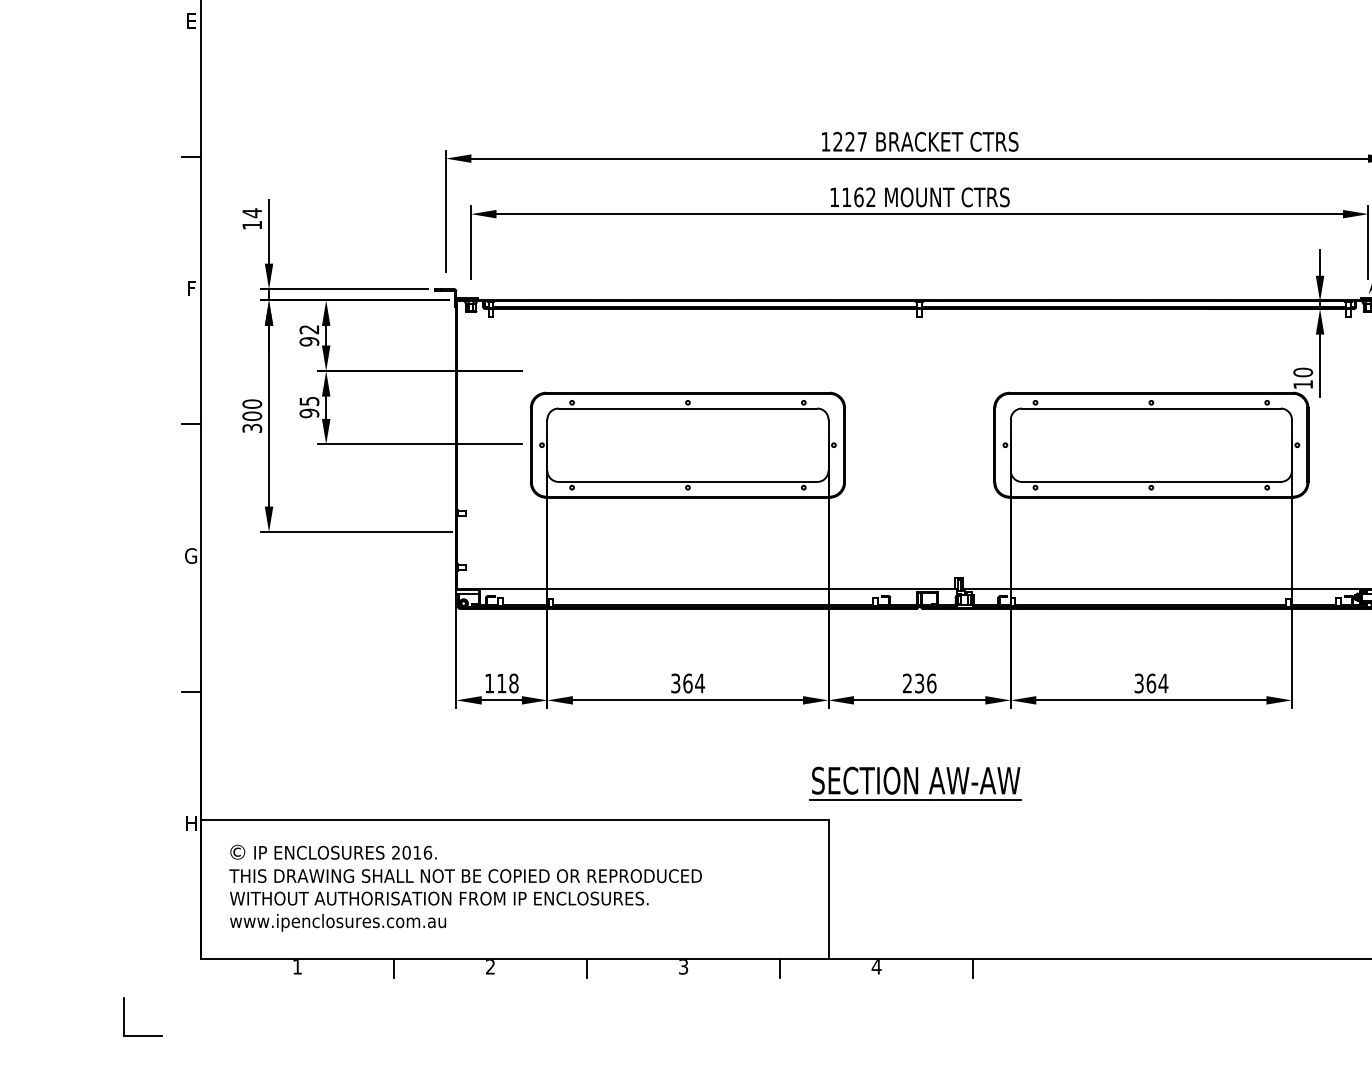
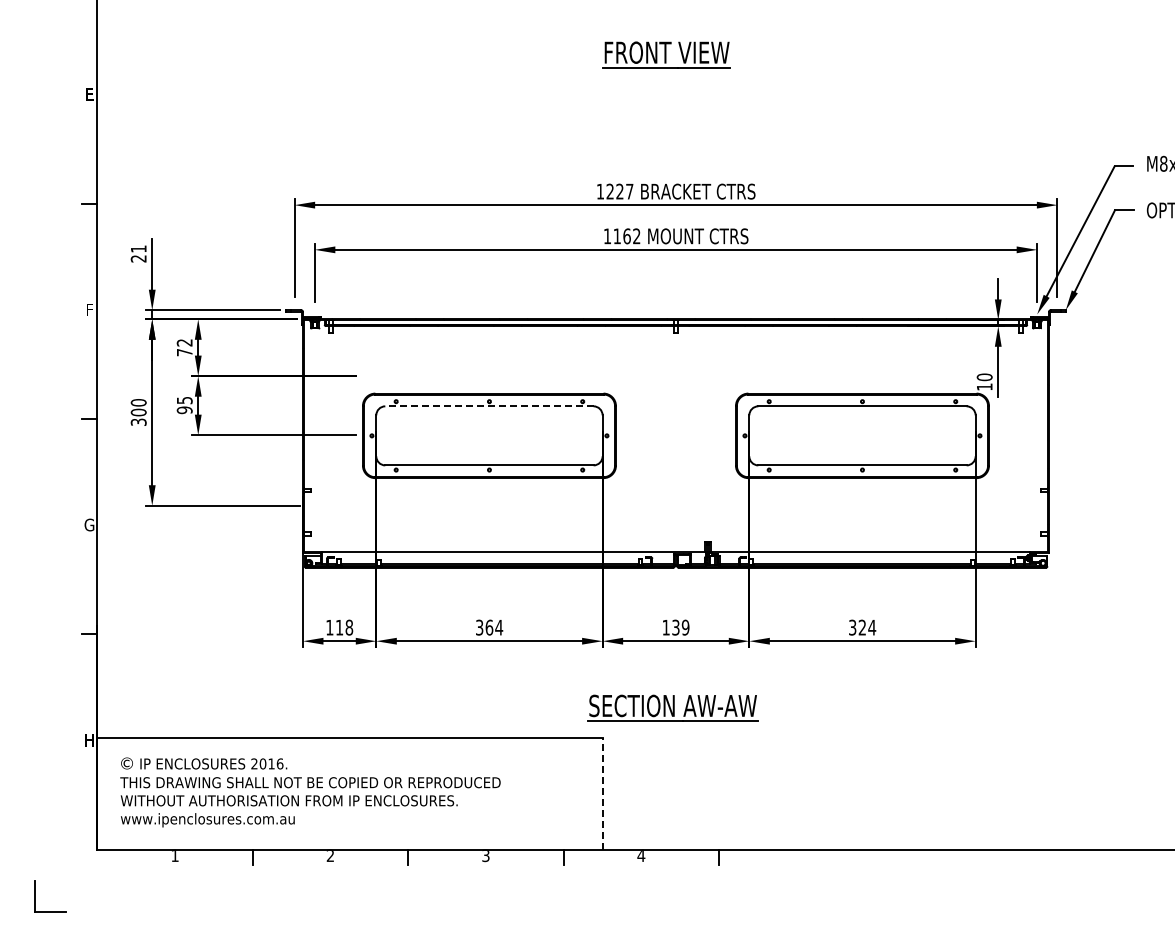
text: (251, 218) -> (138, 253), 14 -> 21
text: (309, 341) -> (184, 352), 92 -> 72
line: (686, 408) -> (488, 406), solid -> dashed
text: (919, 683) -> (675, 627), 236 -> 139
text: (1151, 683) -> (862, 627), 364 -> 324
line: (828, 889) -> (602, 793), solid -> dashed

